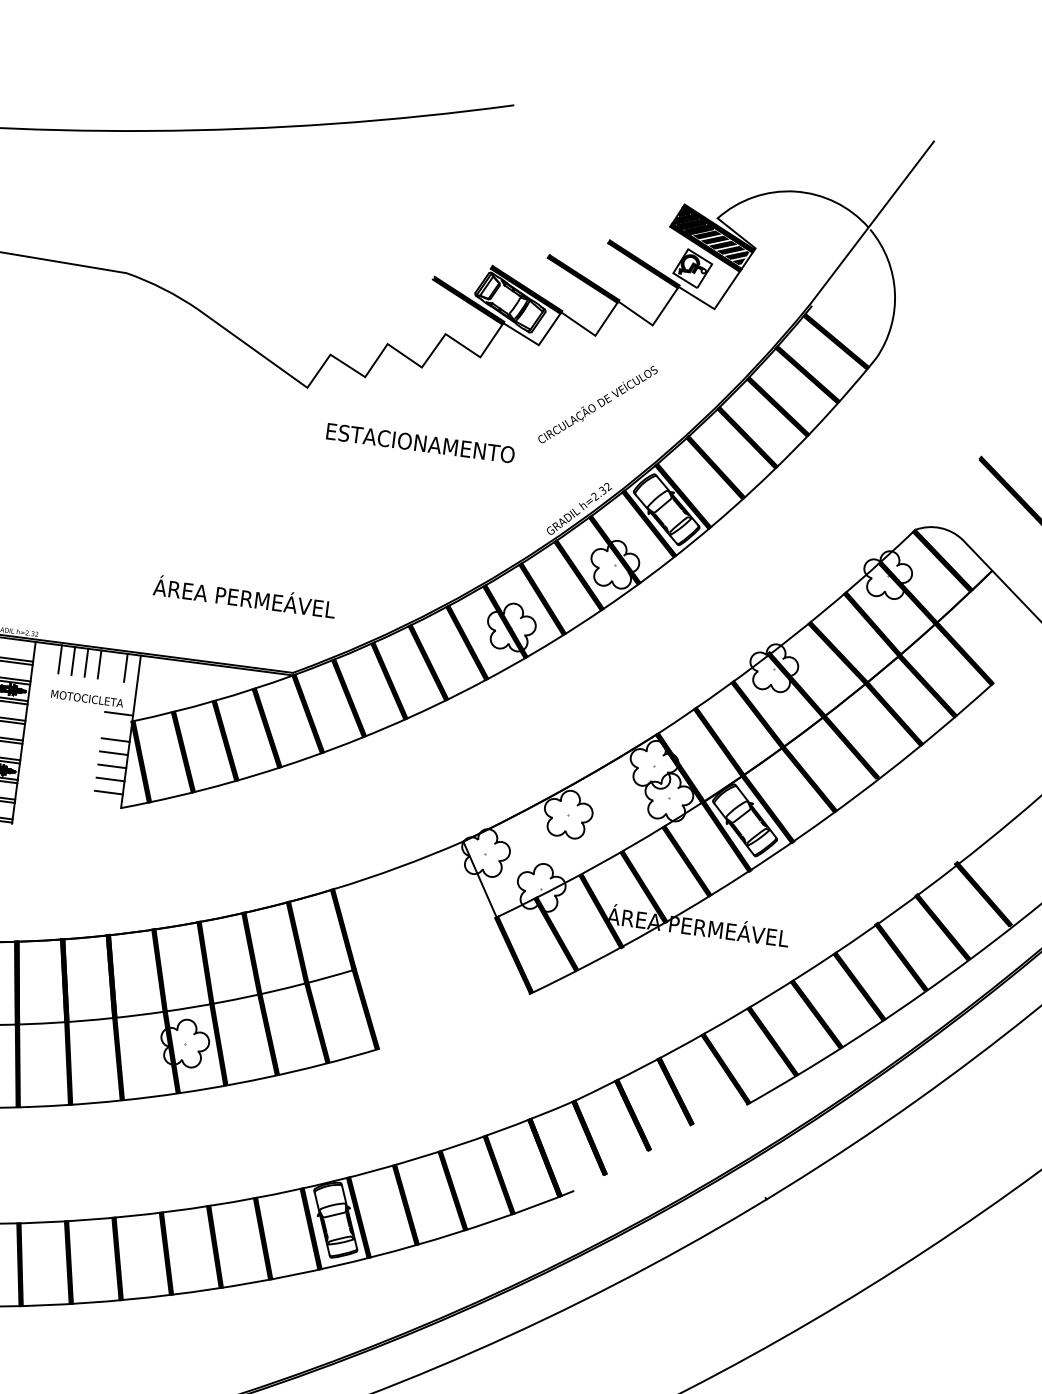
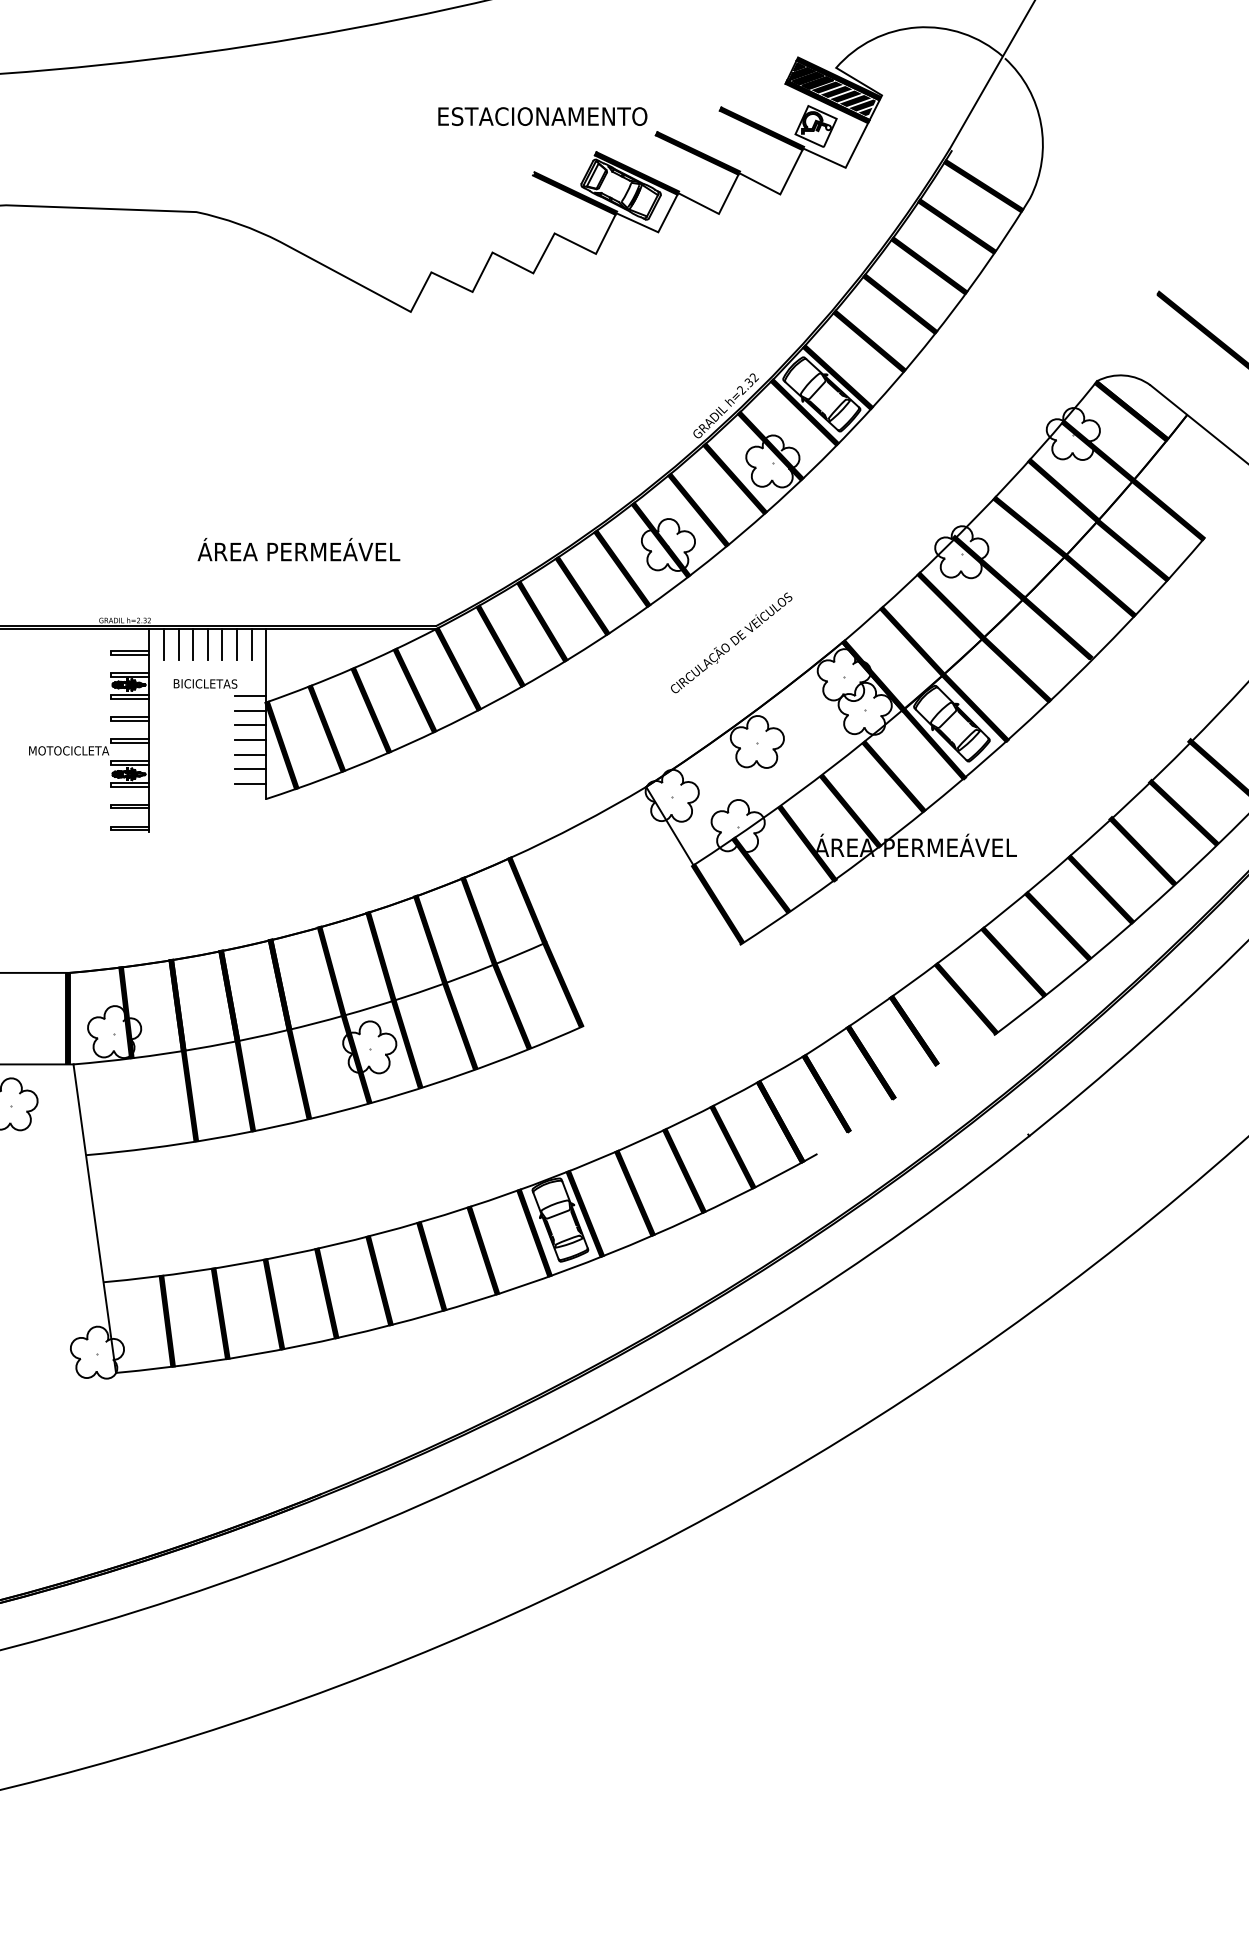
text: (597, 404) -> (731, 642), moved
text: (420, 443) -> (542, 116), moved
text: (244, 596) -> (298, 549), moved
line: (46, 657) -> (163, 644), added
line: (113, 666) -> (237, 644), added
text: (87, 698) -> (213, 683), MOTOCICLETA -> BICICLETAS
line: (117, 726) -> (250, 710), added

